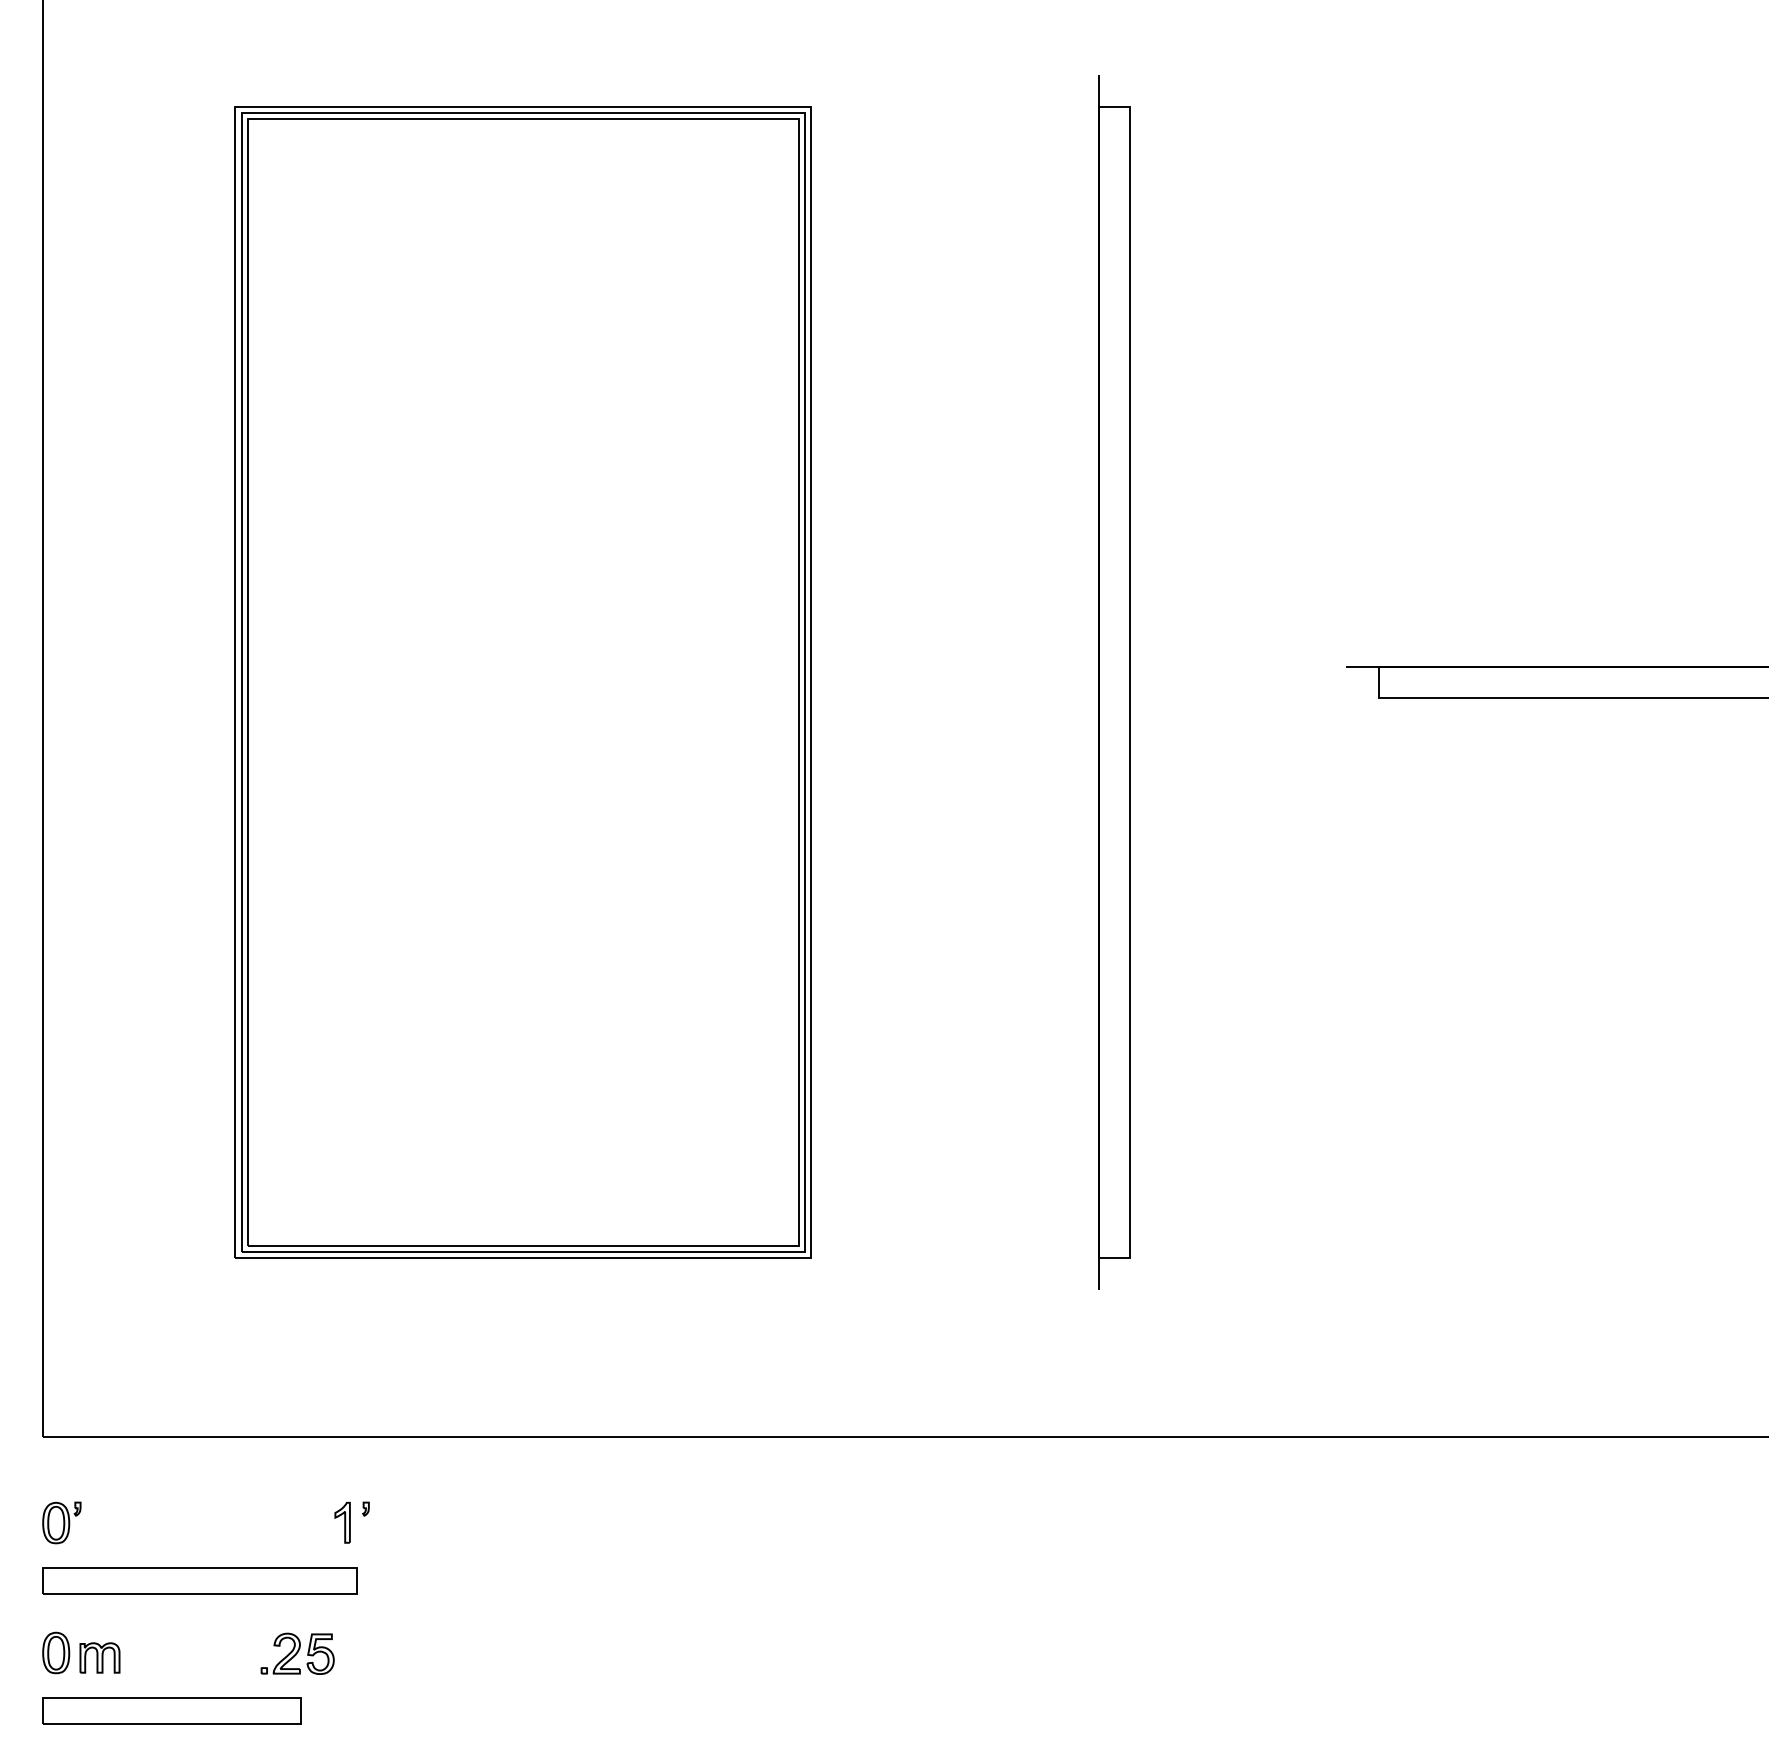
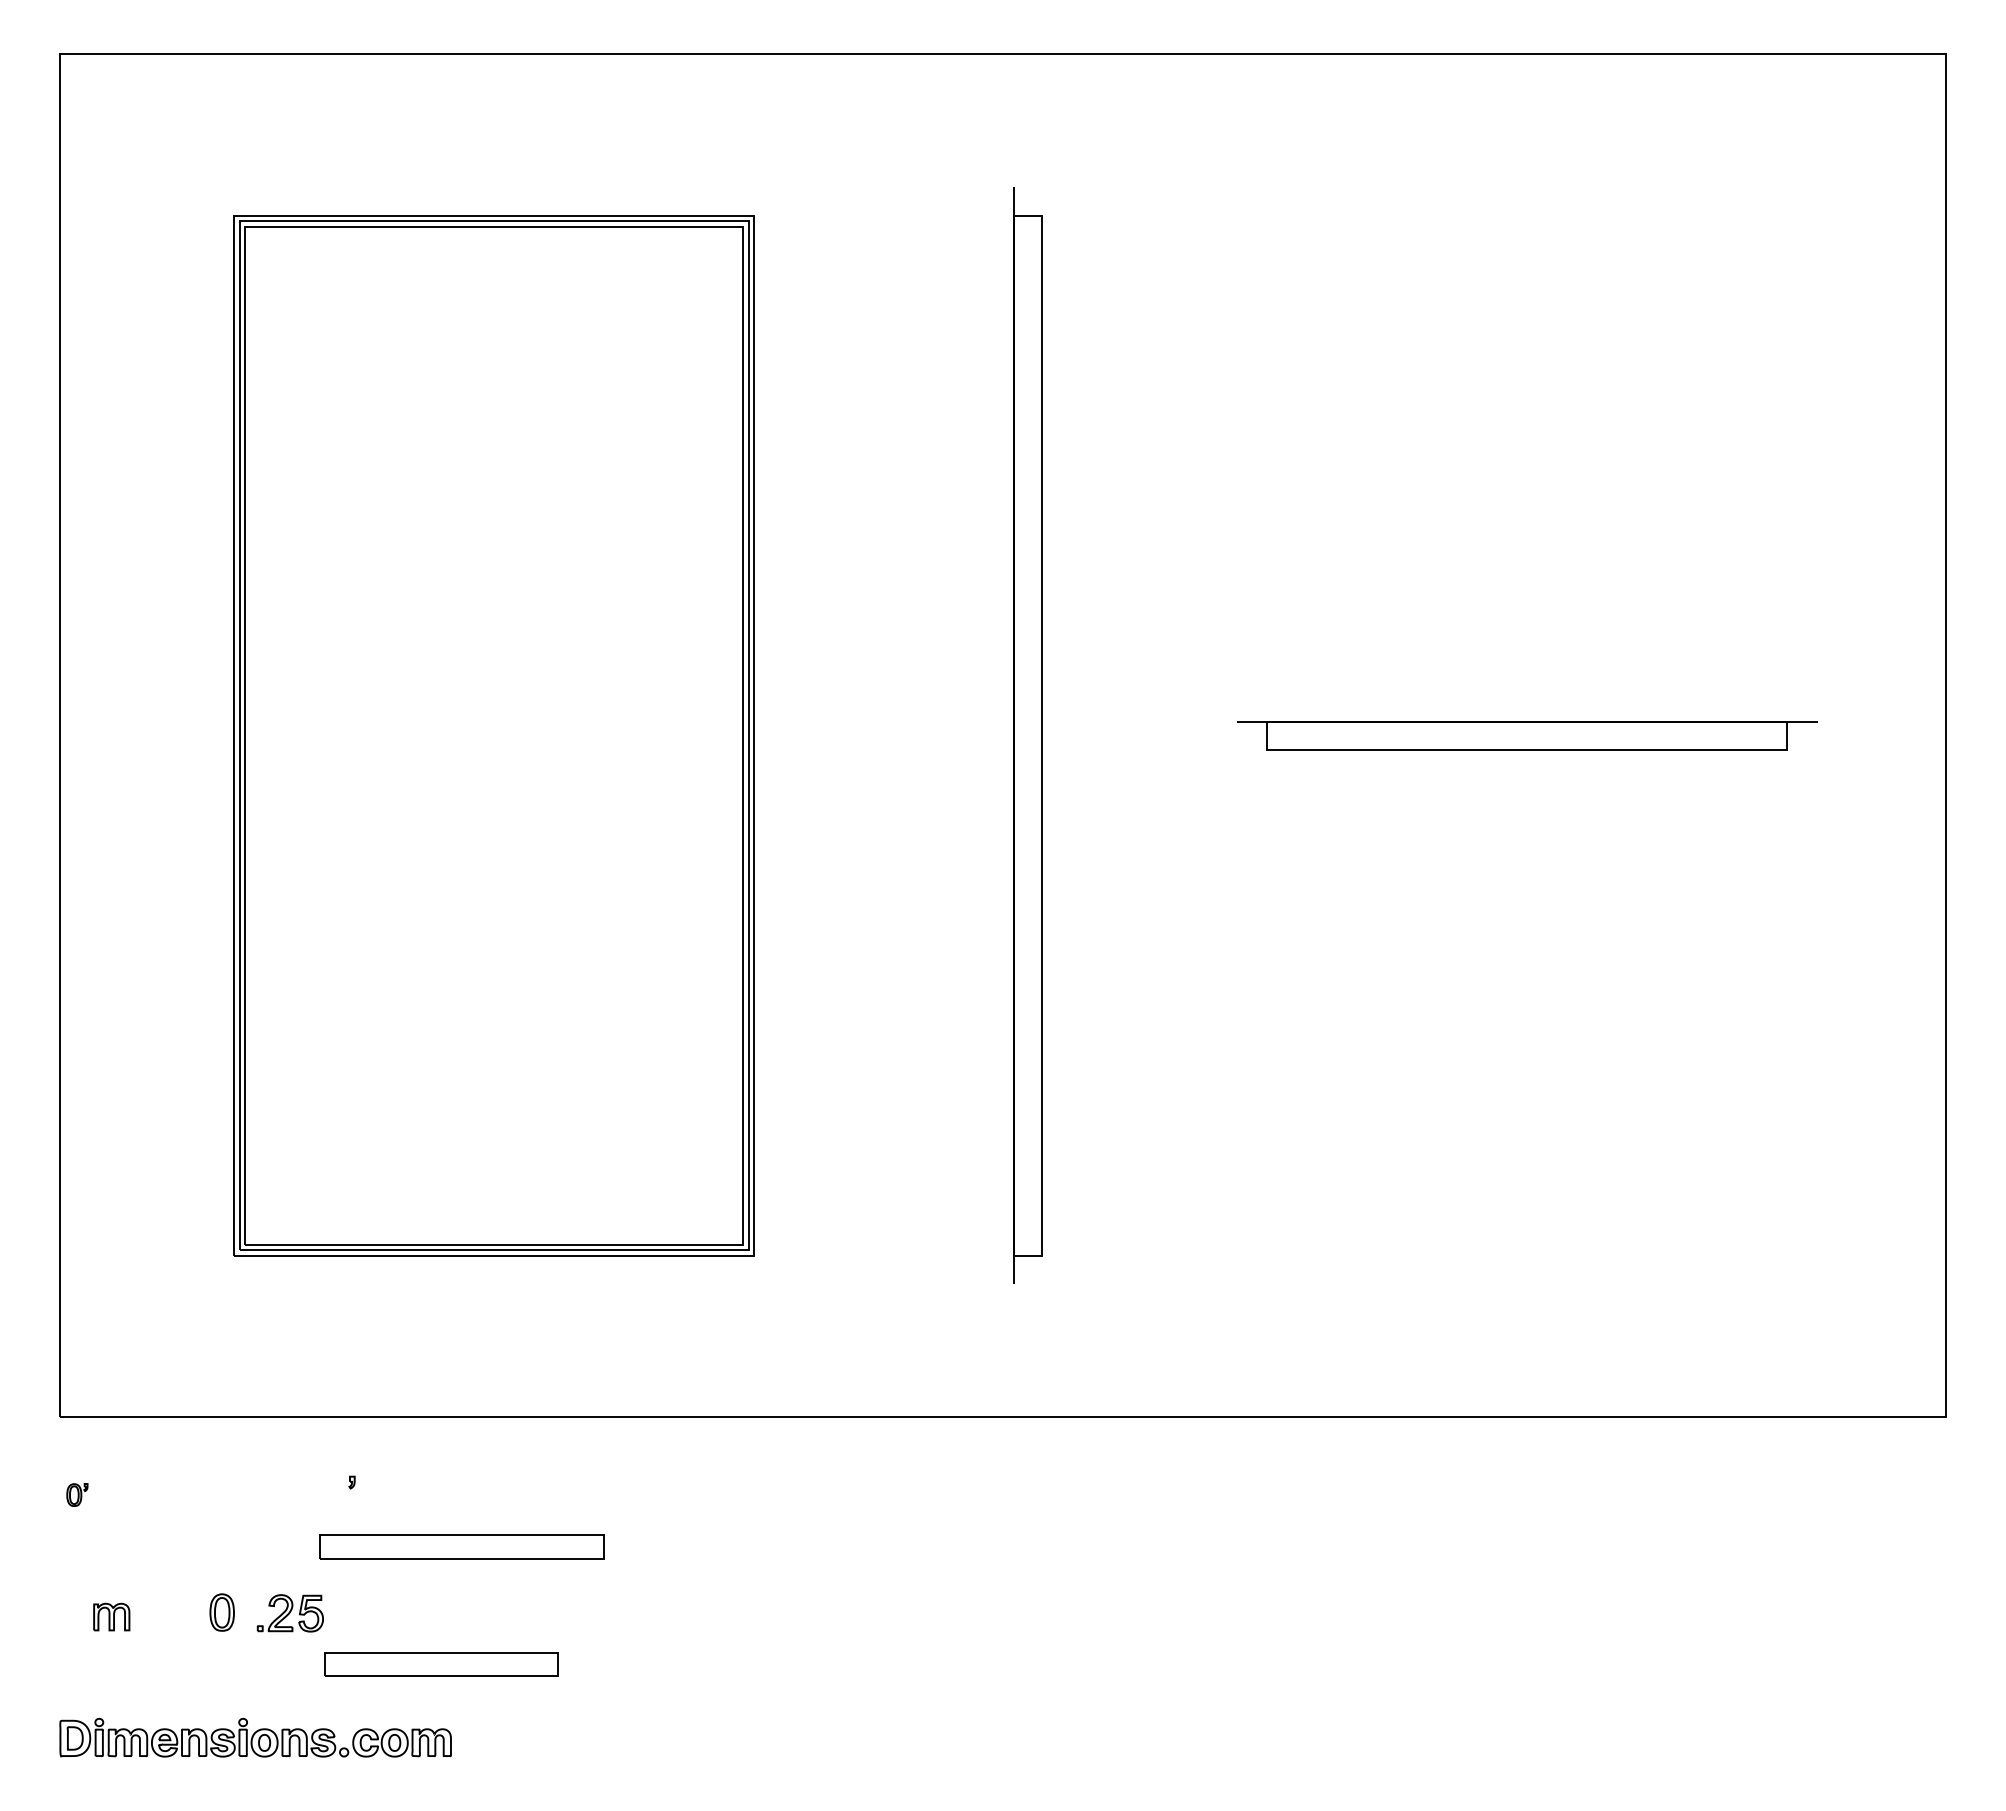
part: (62, 1522) -> (77, 1494), size x0.6
part: (342, 1522) -> (330, 1494), removed
part: (199, 1579) -> (461, 1546), moved
part: (55, 1652) -> (221, 1612), moved
part: (171, 1710) -> (441, 1664), moved

